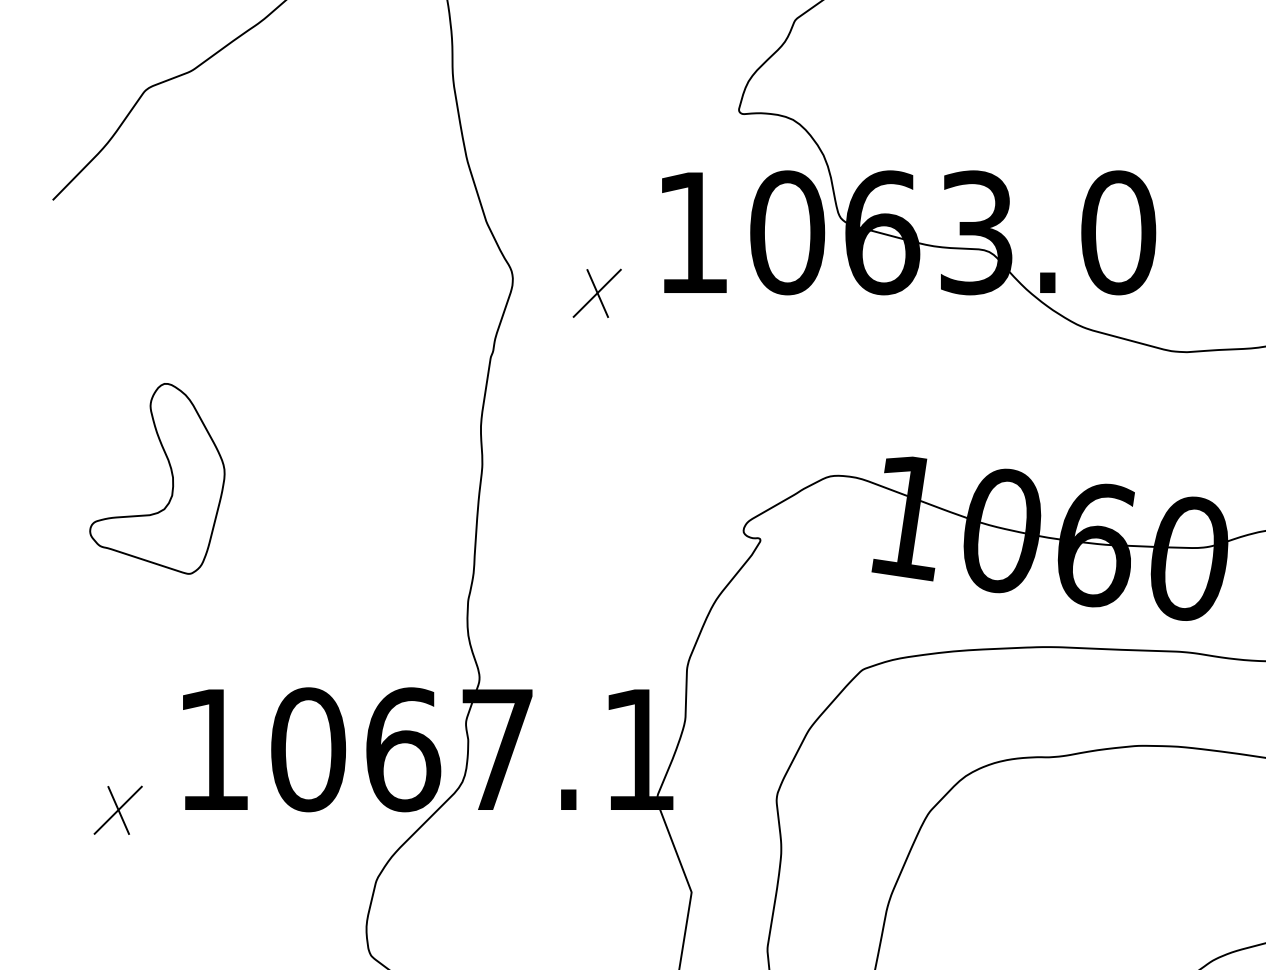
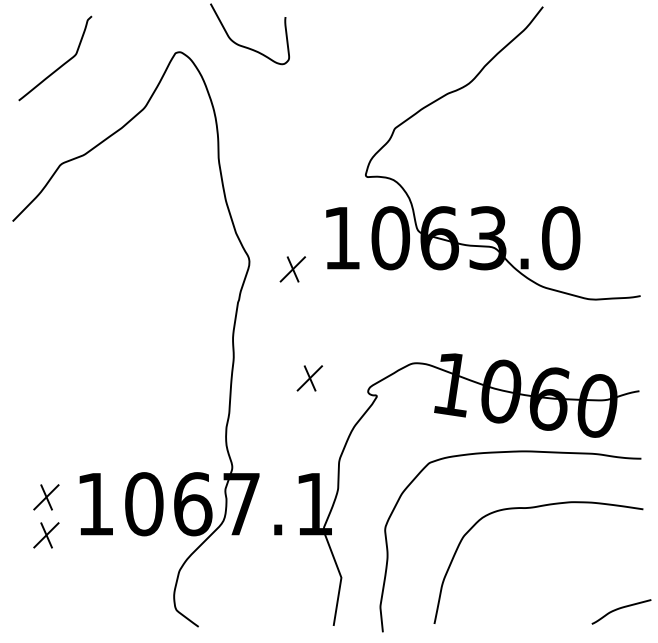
part: (170, 478) -> (73, 364), removed
part: (629, 505) -> (309, 378), added
part: (118, 736) -> (46, 497), added

